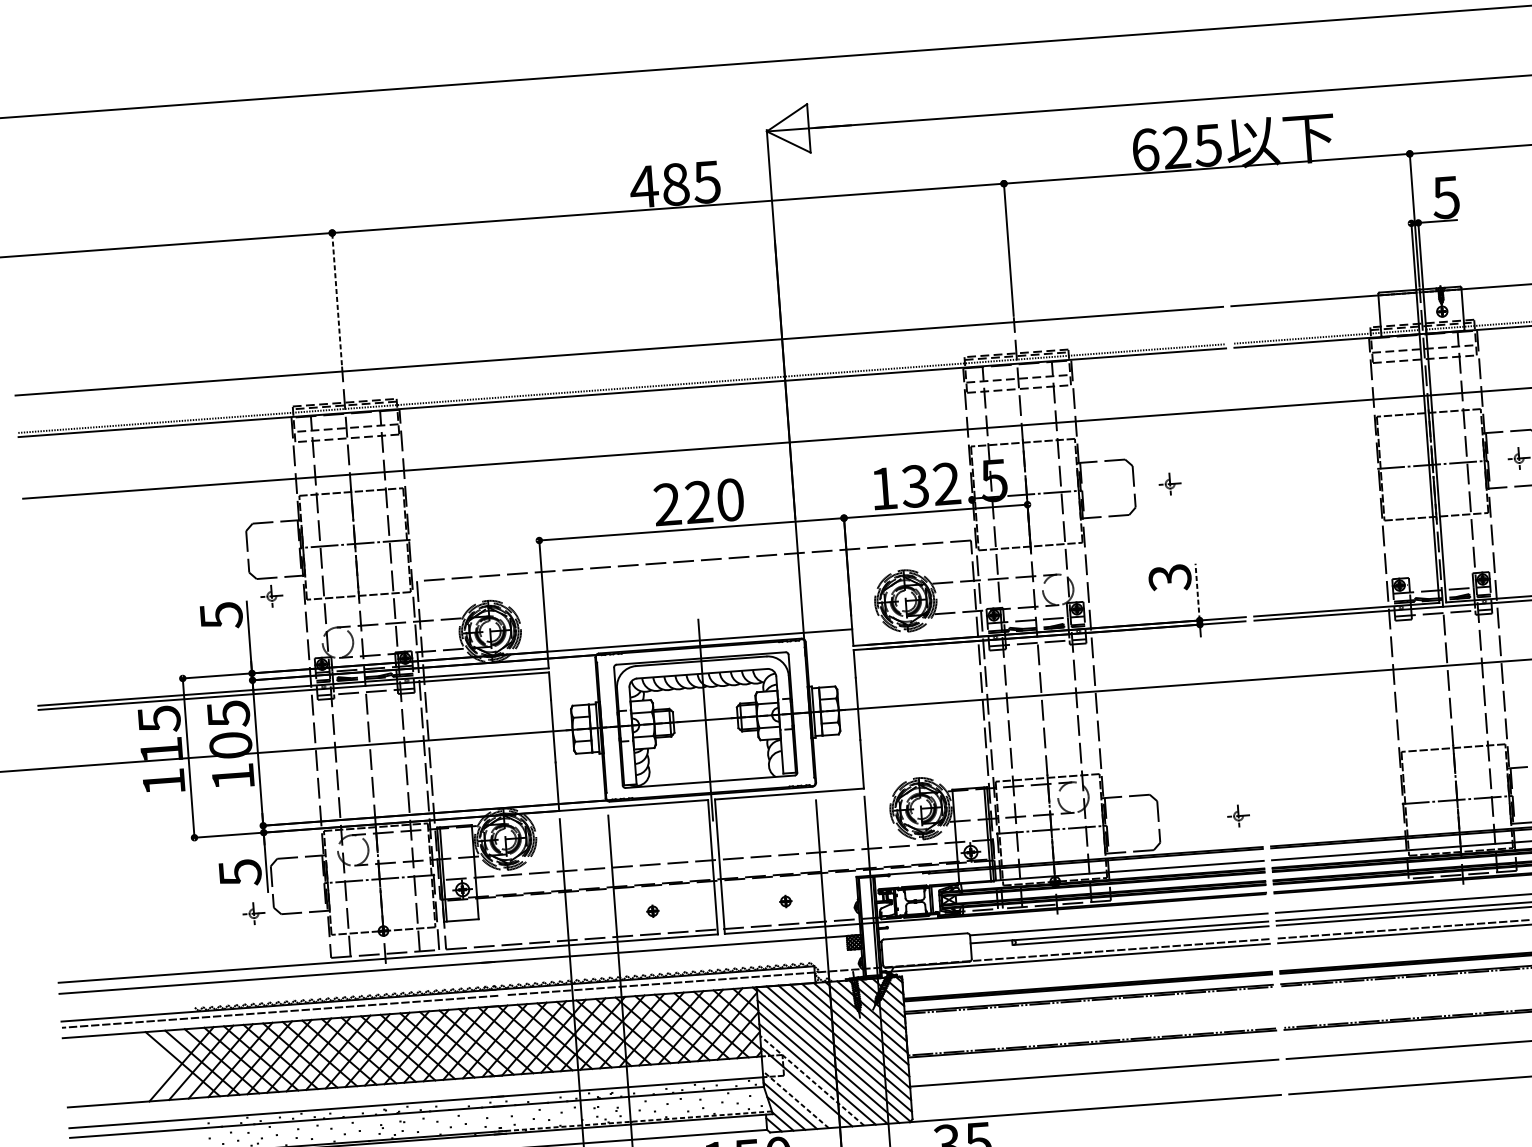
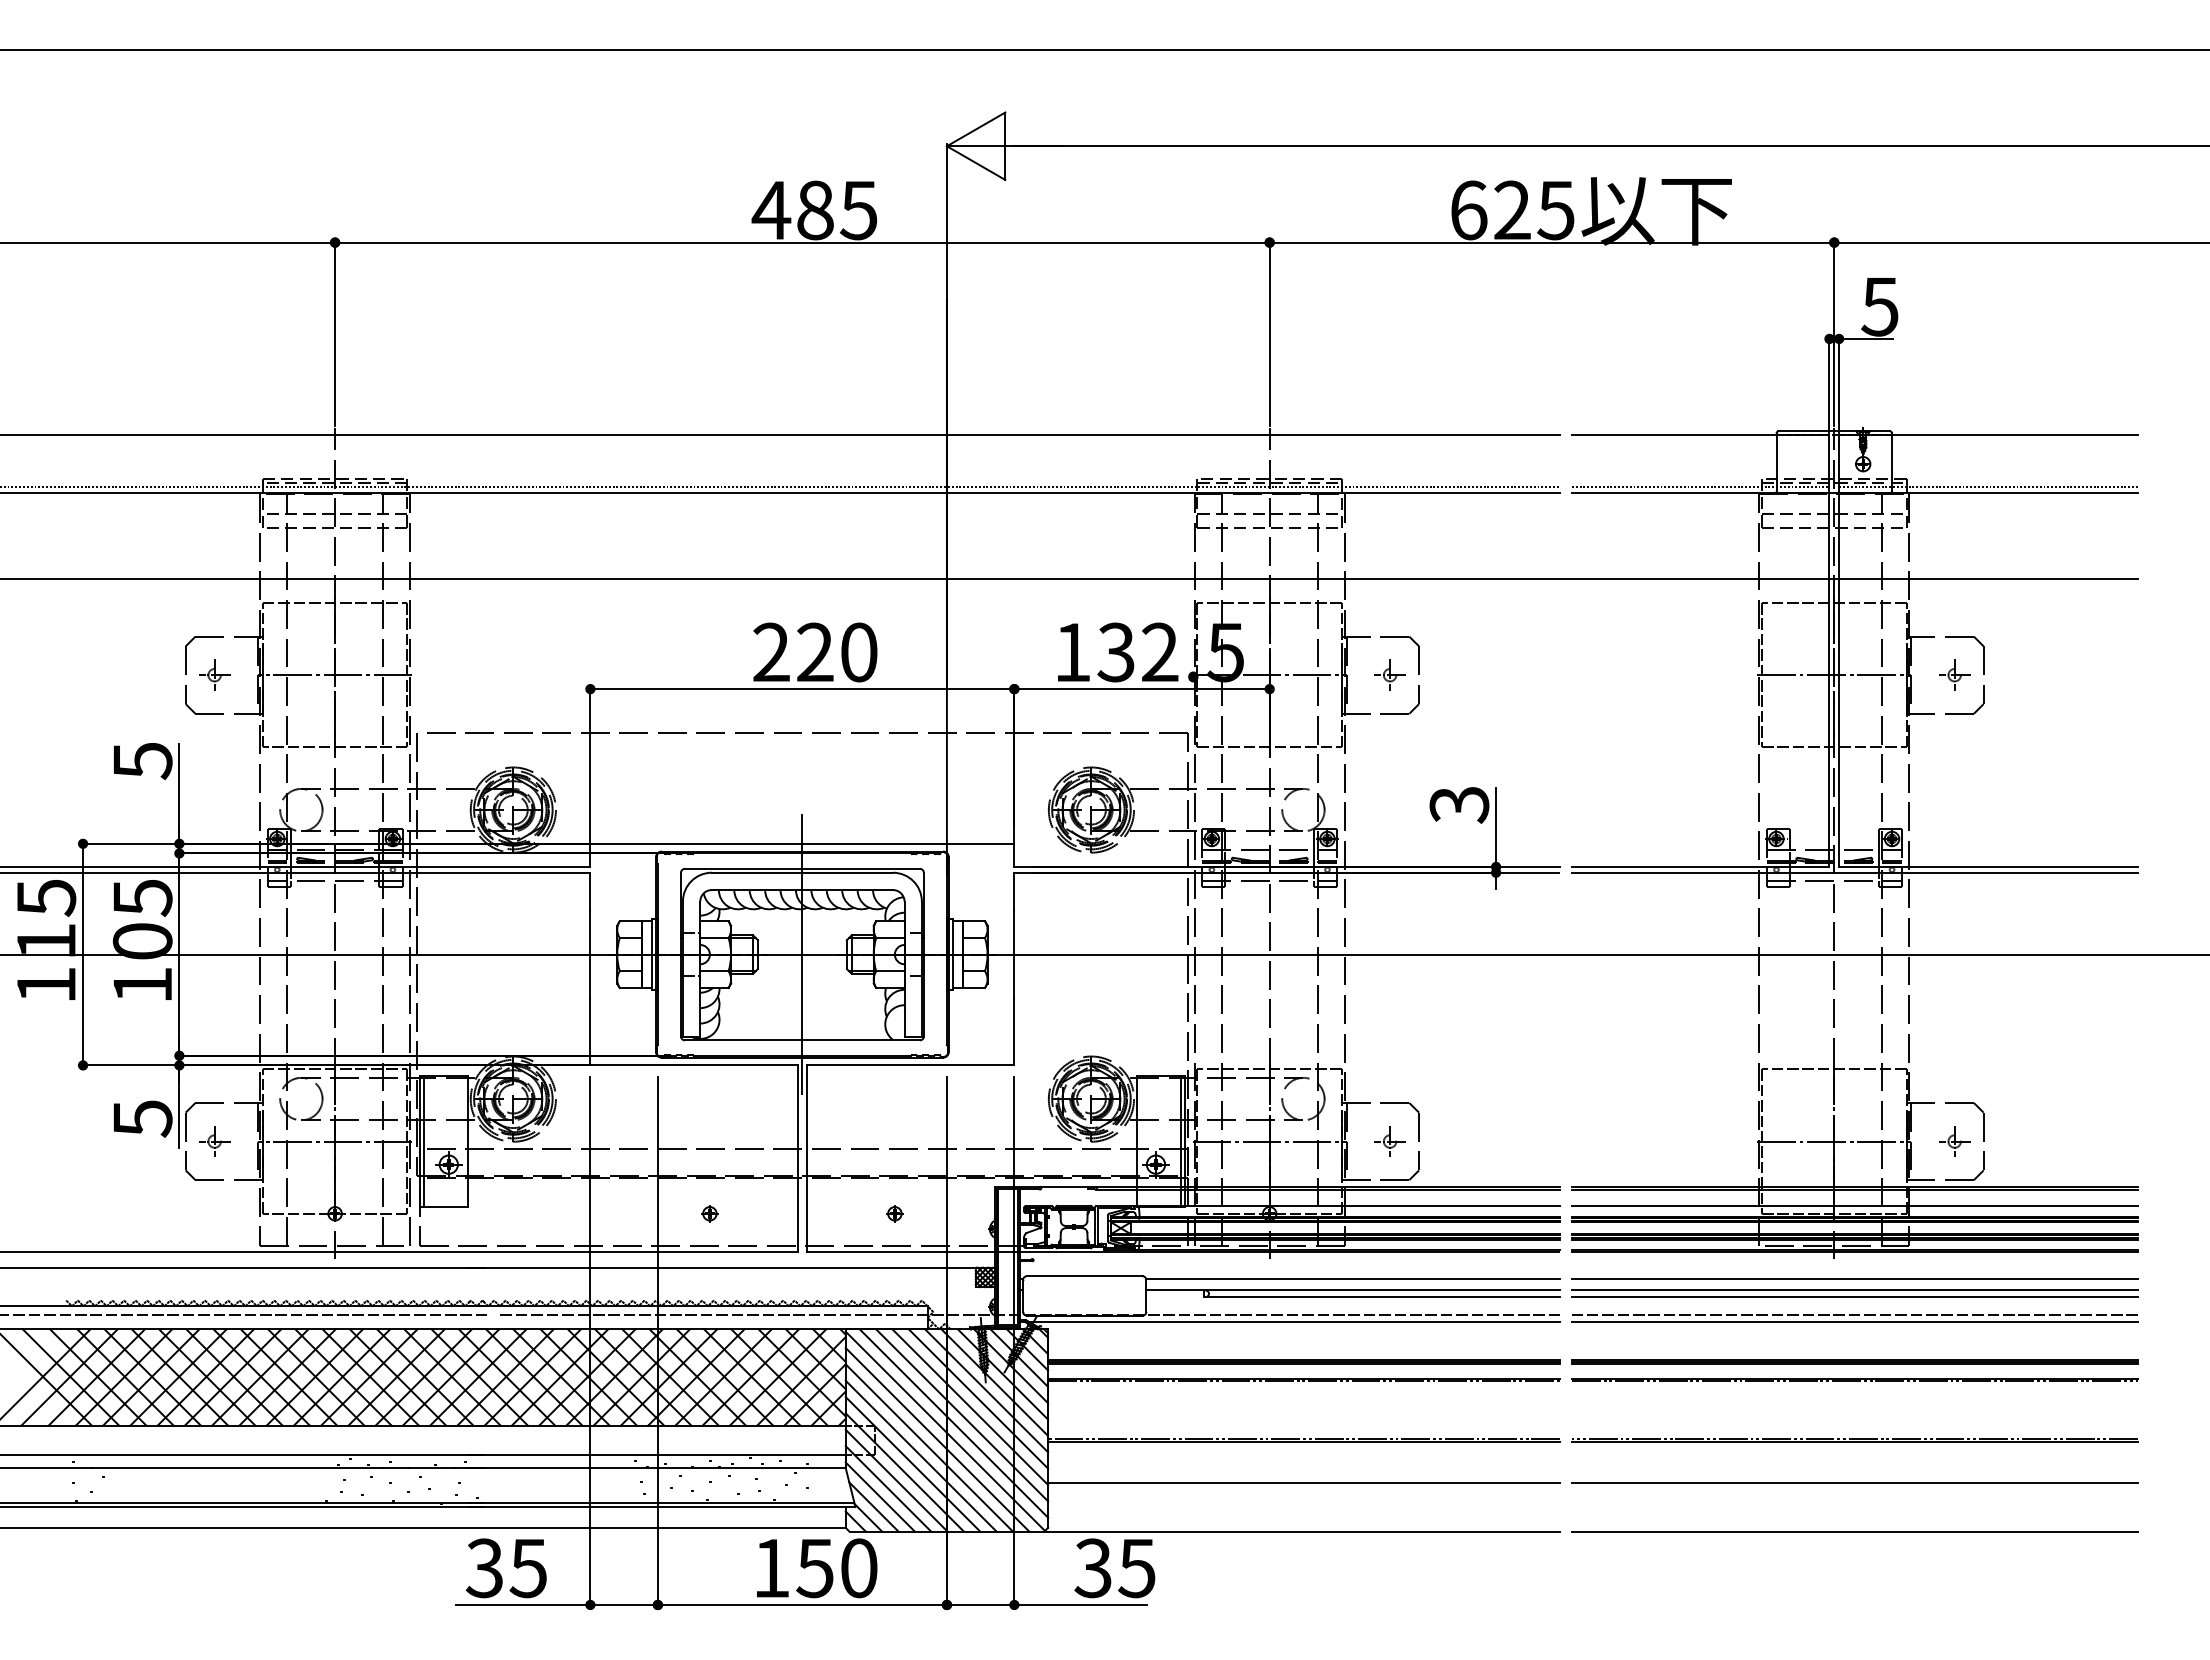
line: (337, 298) -> (335, 333), dashed -> solid
part: (1169, 483) -> (1389, 674), moved
line: (1197, 592) -> (1496, 827), dashed -> solid
part: (271, 595) -> (214, 674), moved
part: (1238, 816) -> (1389, 1141), moved
part: (253, 913) -> (214, 1141), moved
line: (811, 1080) -> (912, 1464), dashed -> solid
line: (801, 1093) -> (896, 1480), added
line: (795, 1099) -> (888, 1488), dashed -> solid
line: (632, 1121) -> (660, 1502), dashed -> solid

